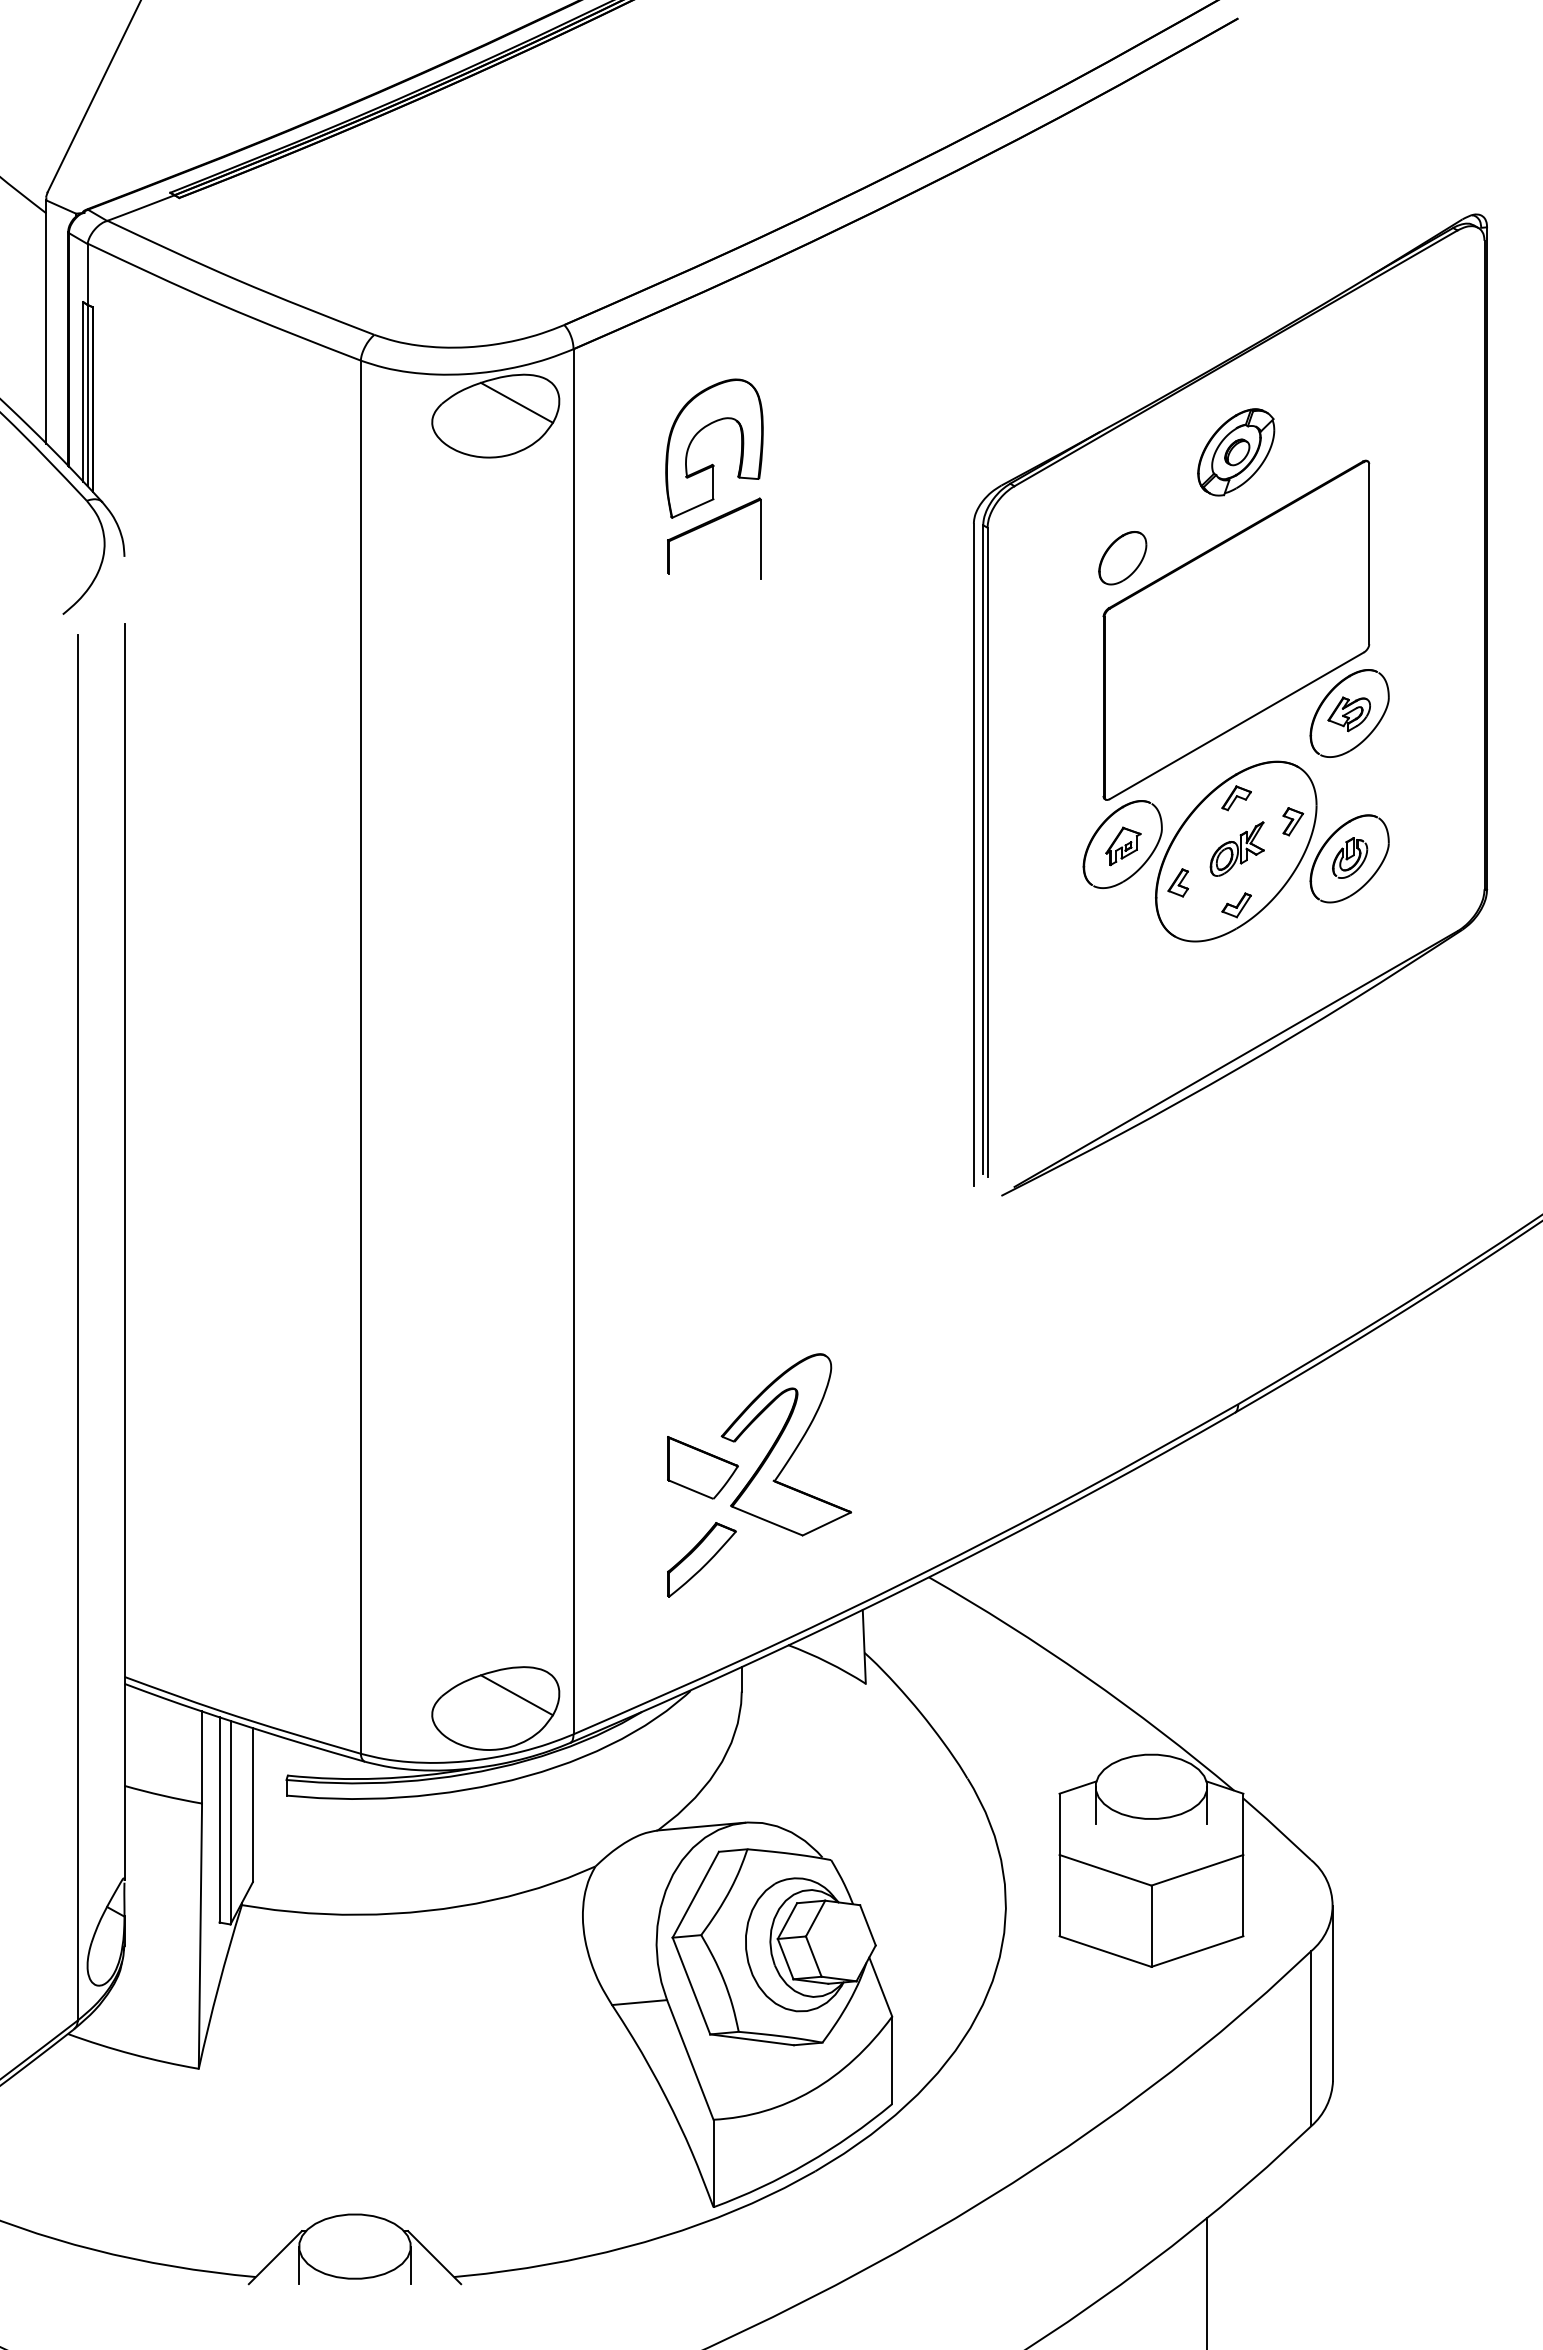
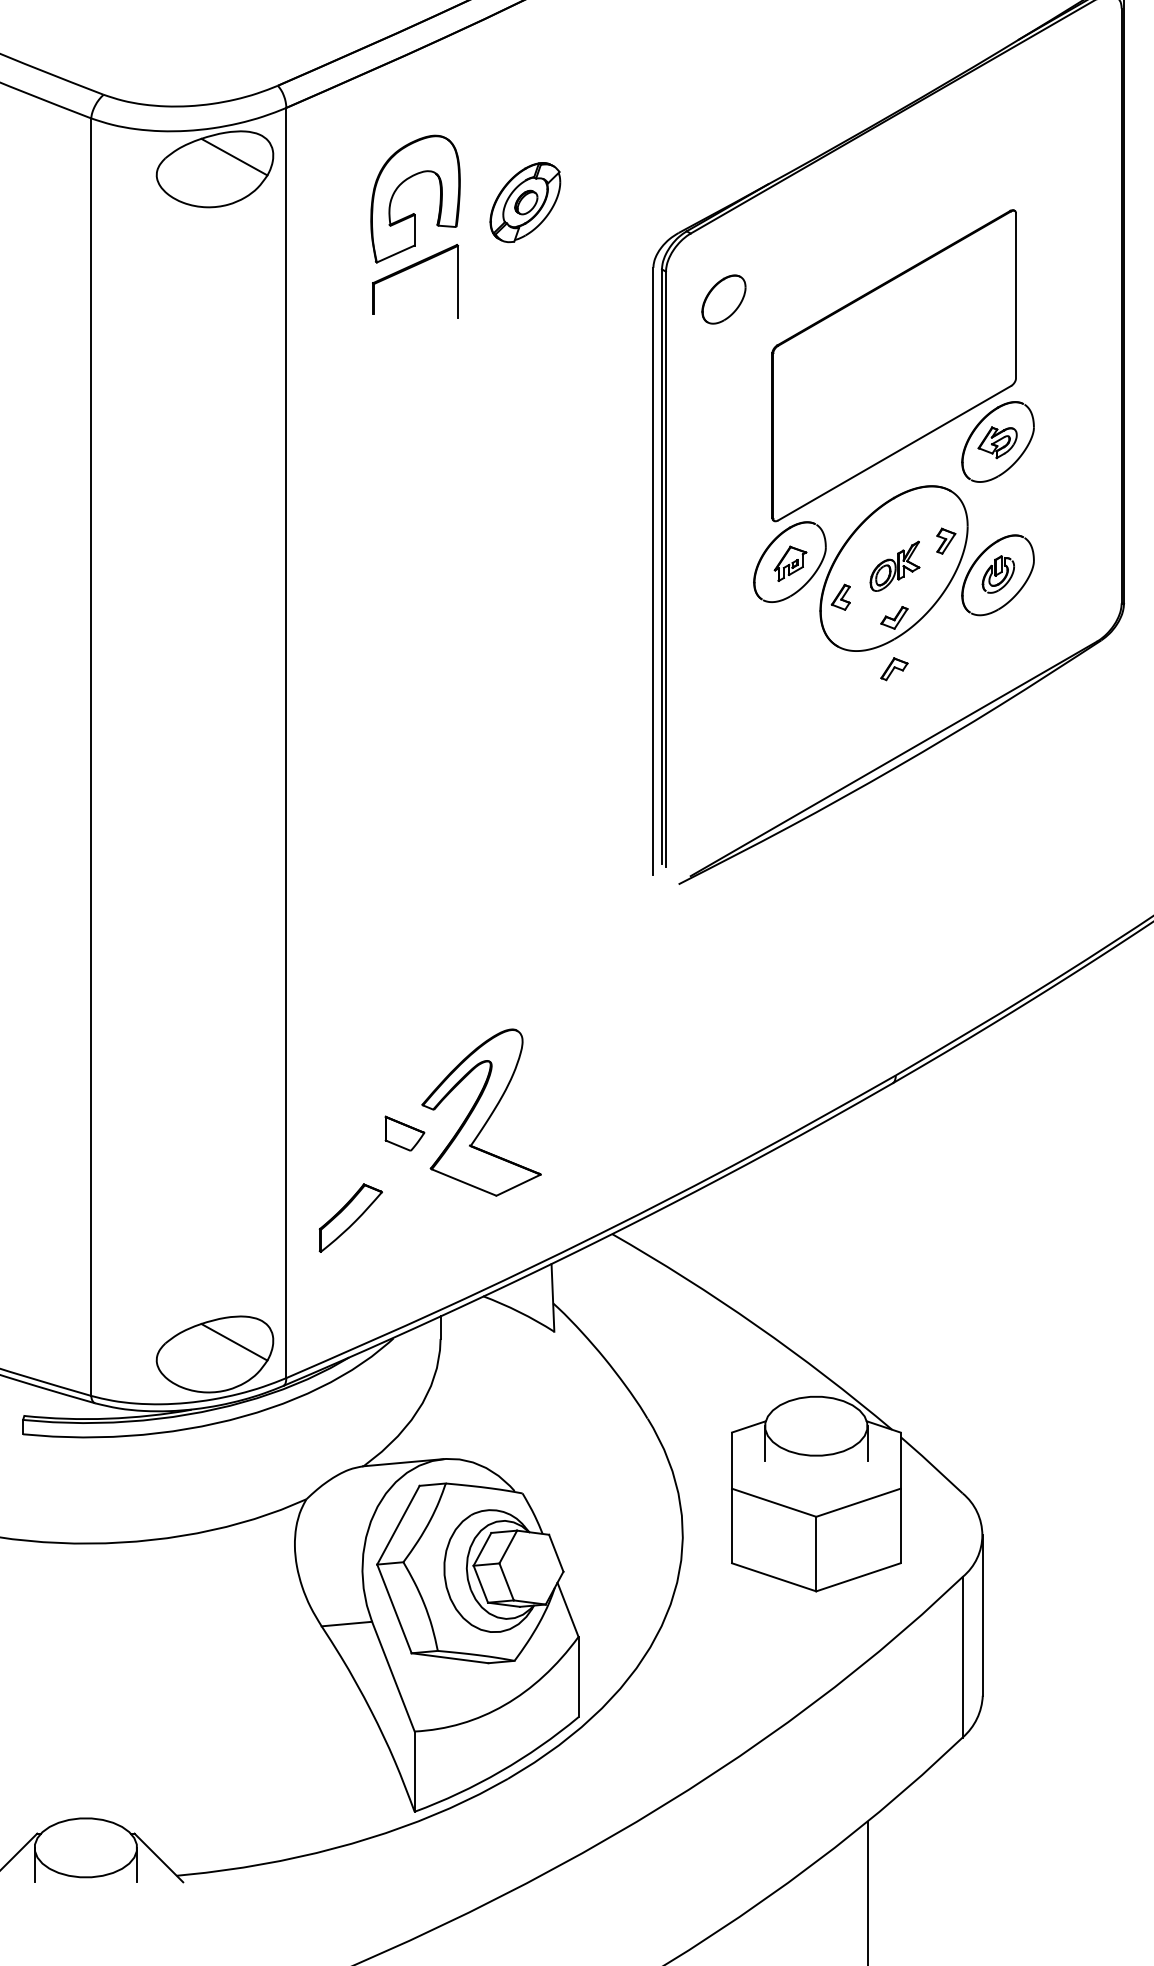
part: (1236, 452) -> (525, 202), moved
part: (1122, 558) -> (723, 299), moved
part: (1236, 798) -> (894, 669), moved
part: (702, 1467) -> (404, 1133), size x0.6
part: (701, 1559) -> (350, 1217), moved

